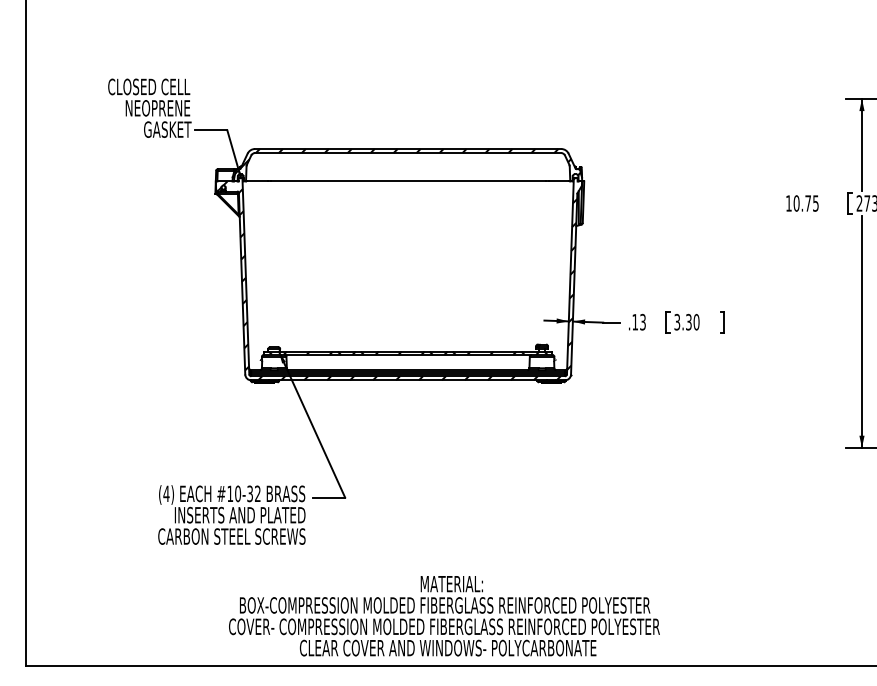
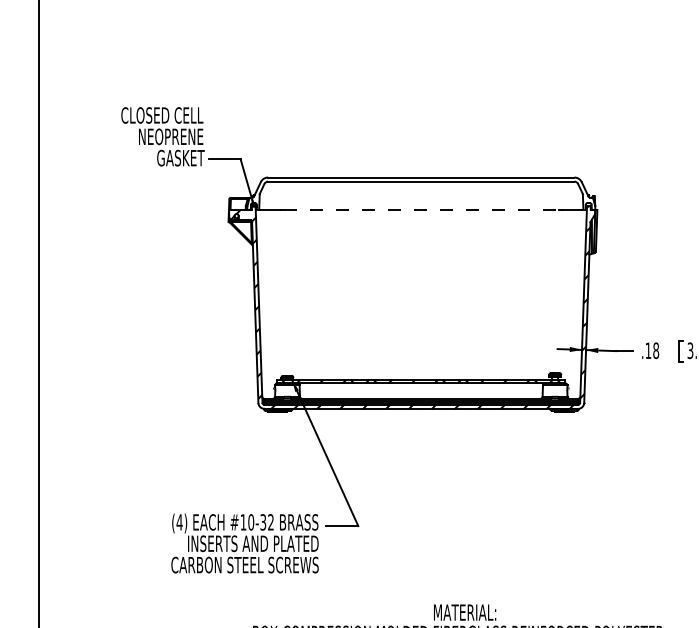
hatch: (407, 165) -> (420, 194), removed
line: (408, 181) -> (421, 210), solid -> dashed
text: (642, 322) -> (655, 351), .13 -> .18

